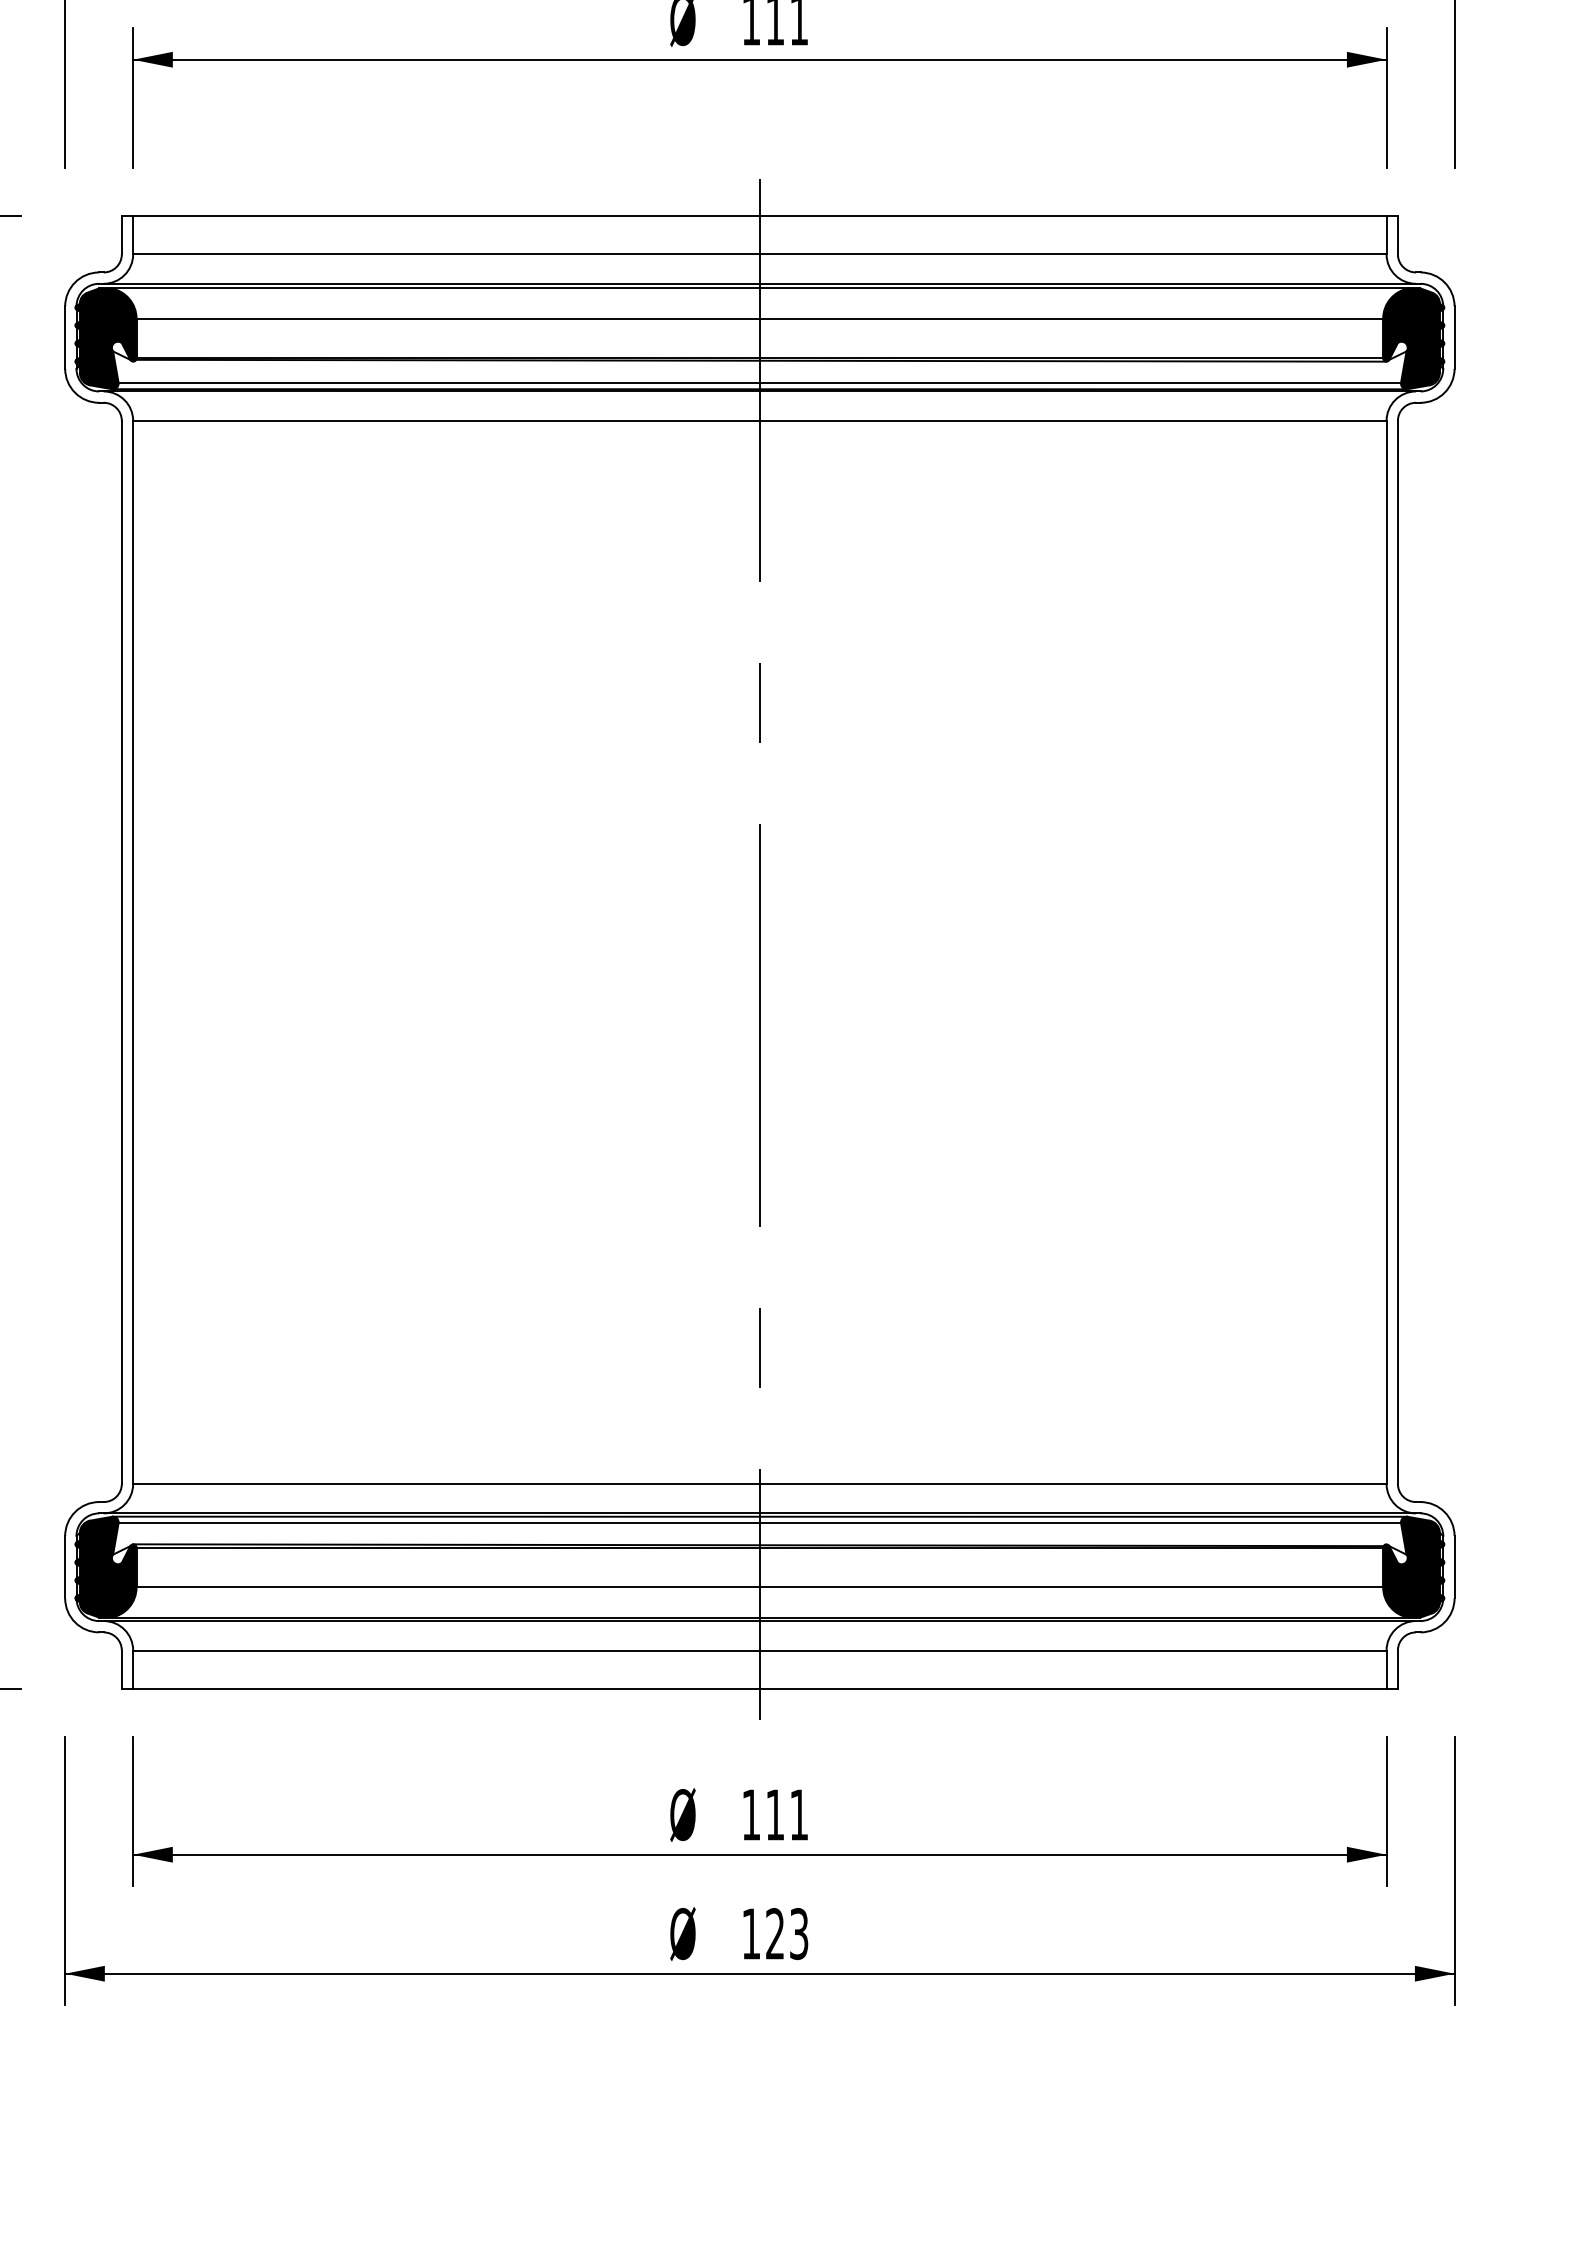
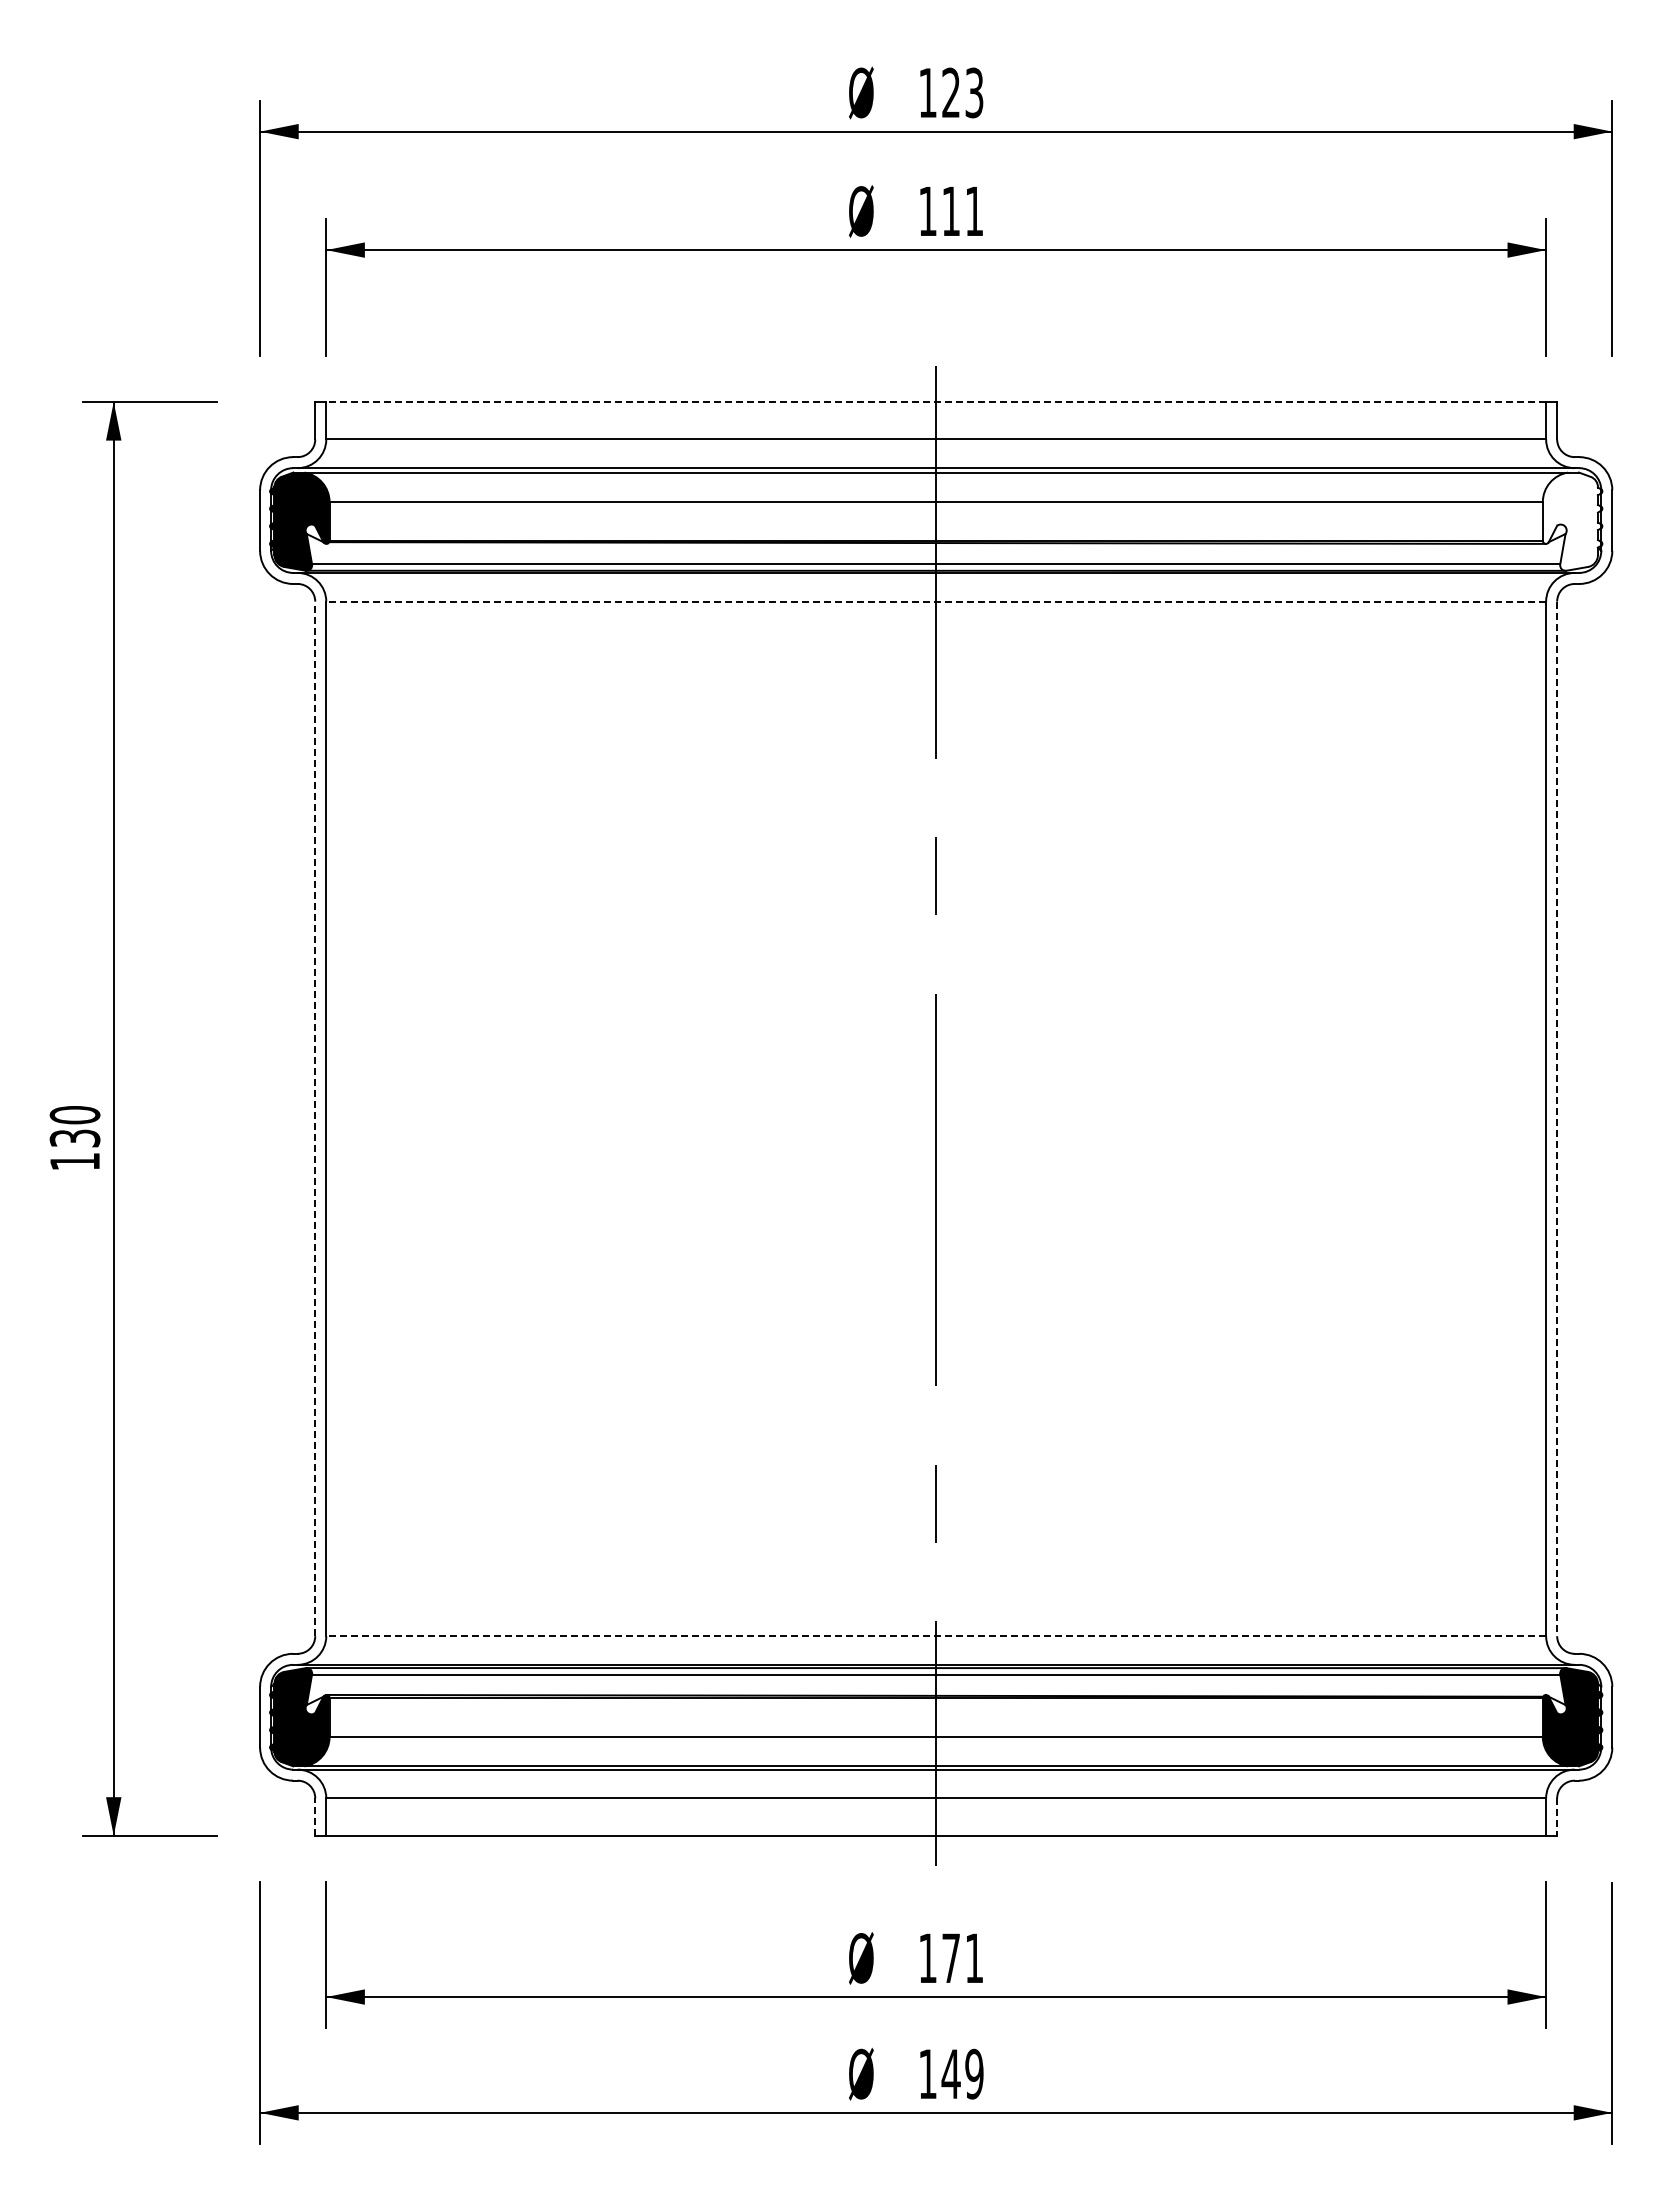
line: (760, 215) -> (936, 401), solid -> dashed
fill: (1413, 338) -> (1572, 521), removed
line: (760, 420) -> (936, 601), solid -> dashed
line: (122, 952) -> (315, 1118), solid -> dashed
line: (1398, 953) -> (1557, 1119), solid -> dashed
line: (760, 1484) -> (936, 1636), solid -> dashed
line: (122, 1670) -> (315, 1817), solid -> dashed
line: (1398, 1670) -> (1557, 1817), solid -> dashed
text: (774, 1814) -> (950, 1957), 111 -> 171
text: (786, 1933) -> (962, 2073), 123 -> 149

